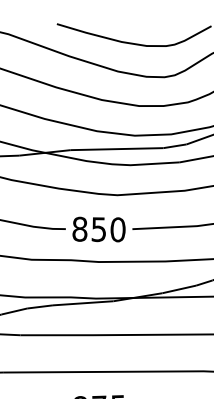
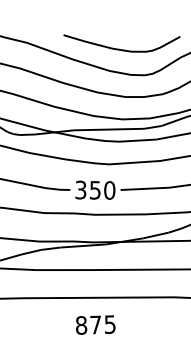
text: (79, 228) -> (80, 189), 850 -> 350

